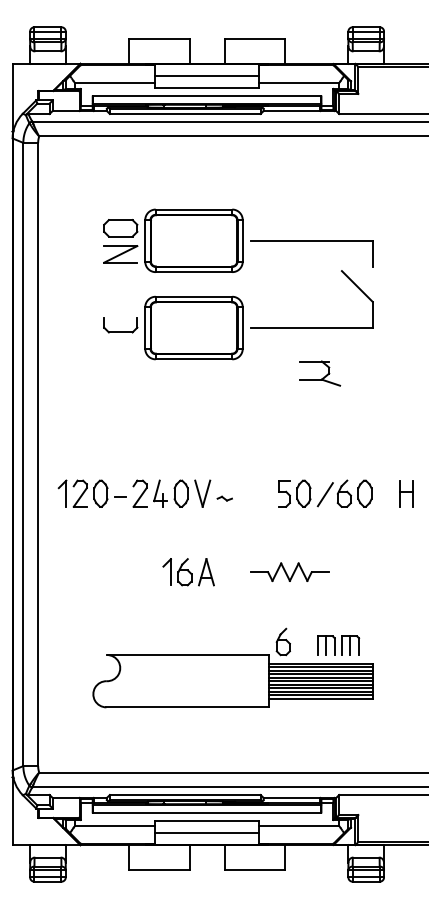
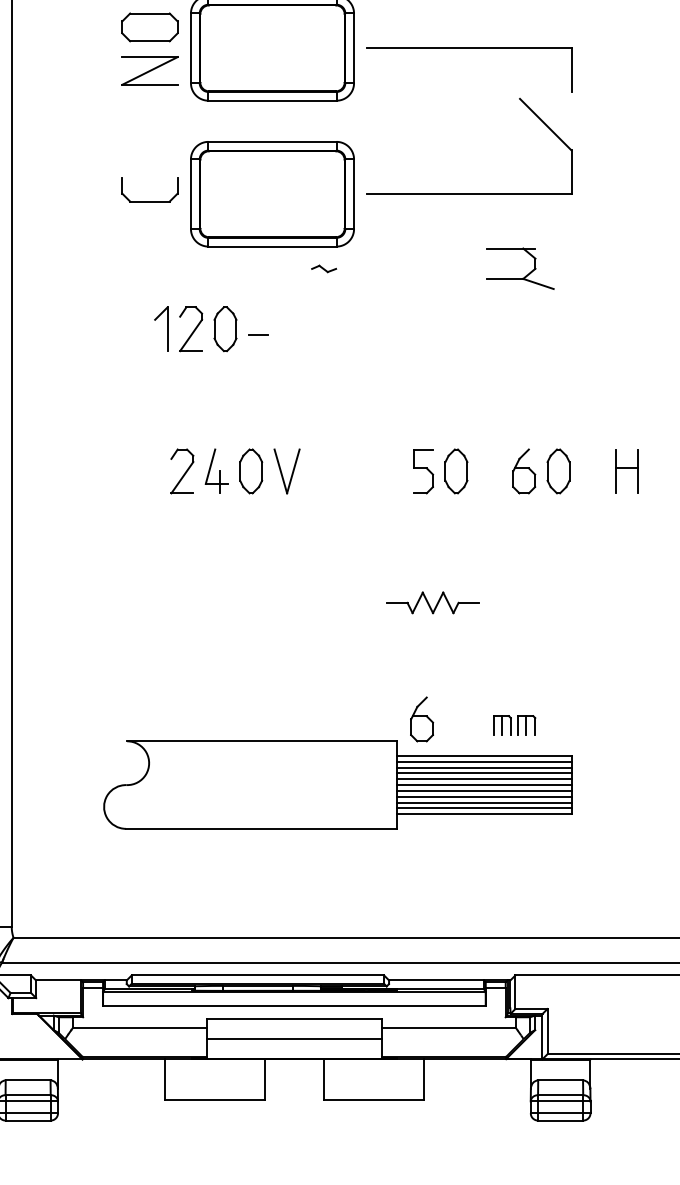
part: (320, 373) -> (520, 268), moved
part: (91, 493) -> (209, 328), moved
line: (324, 494) -> (490, 472), removed
part: (224, 498) -> (323, 268), moved
part: (188, 572) -> (263, 603), removed
part: (289, 572) -> (432, 603), size x0.7
part: (338, 645) -> (514, 725), size x0.6

